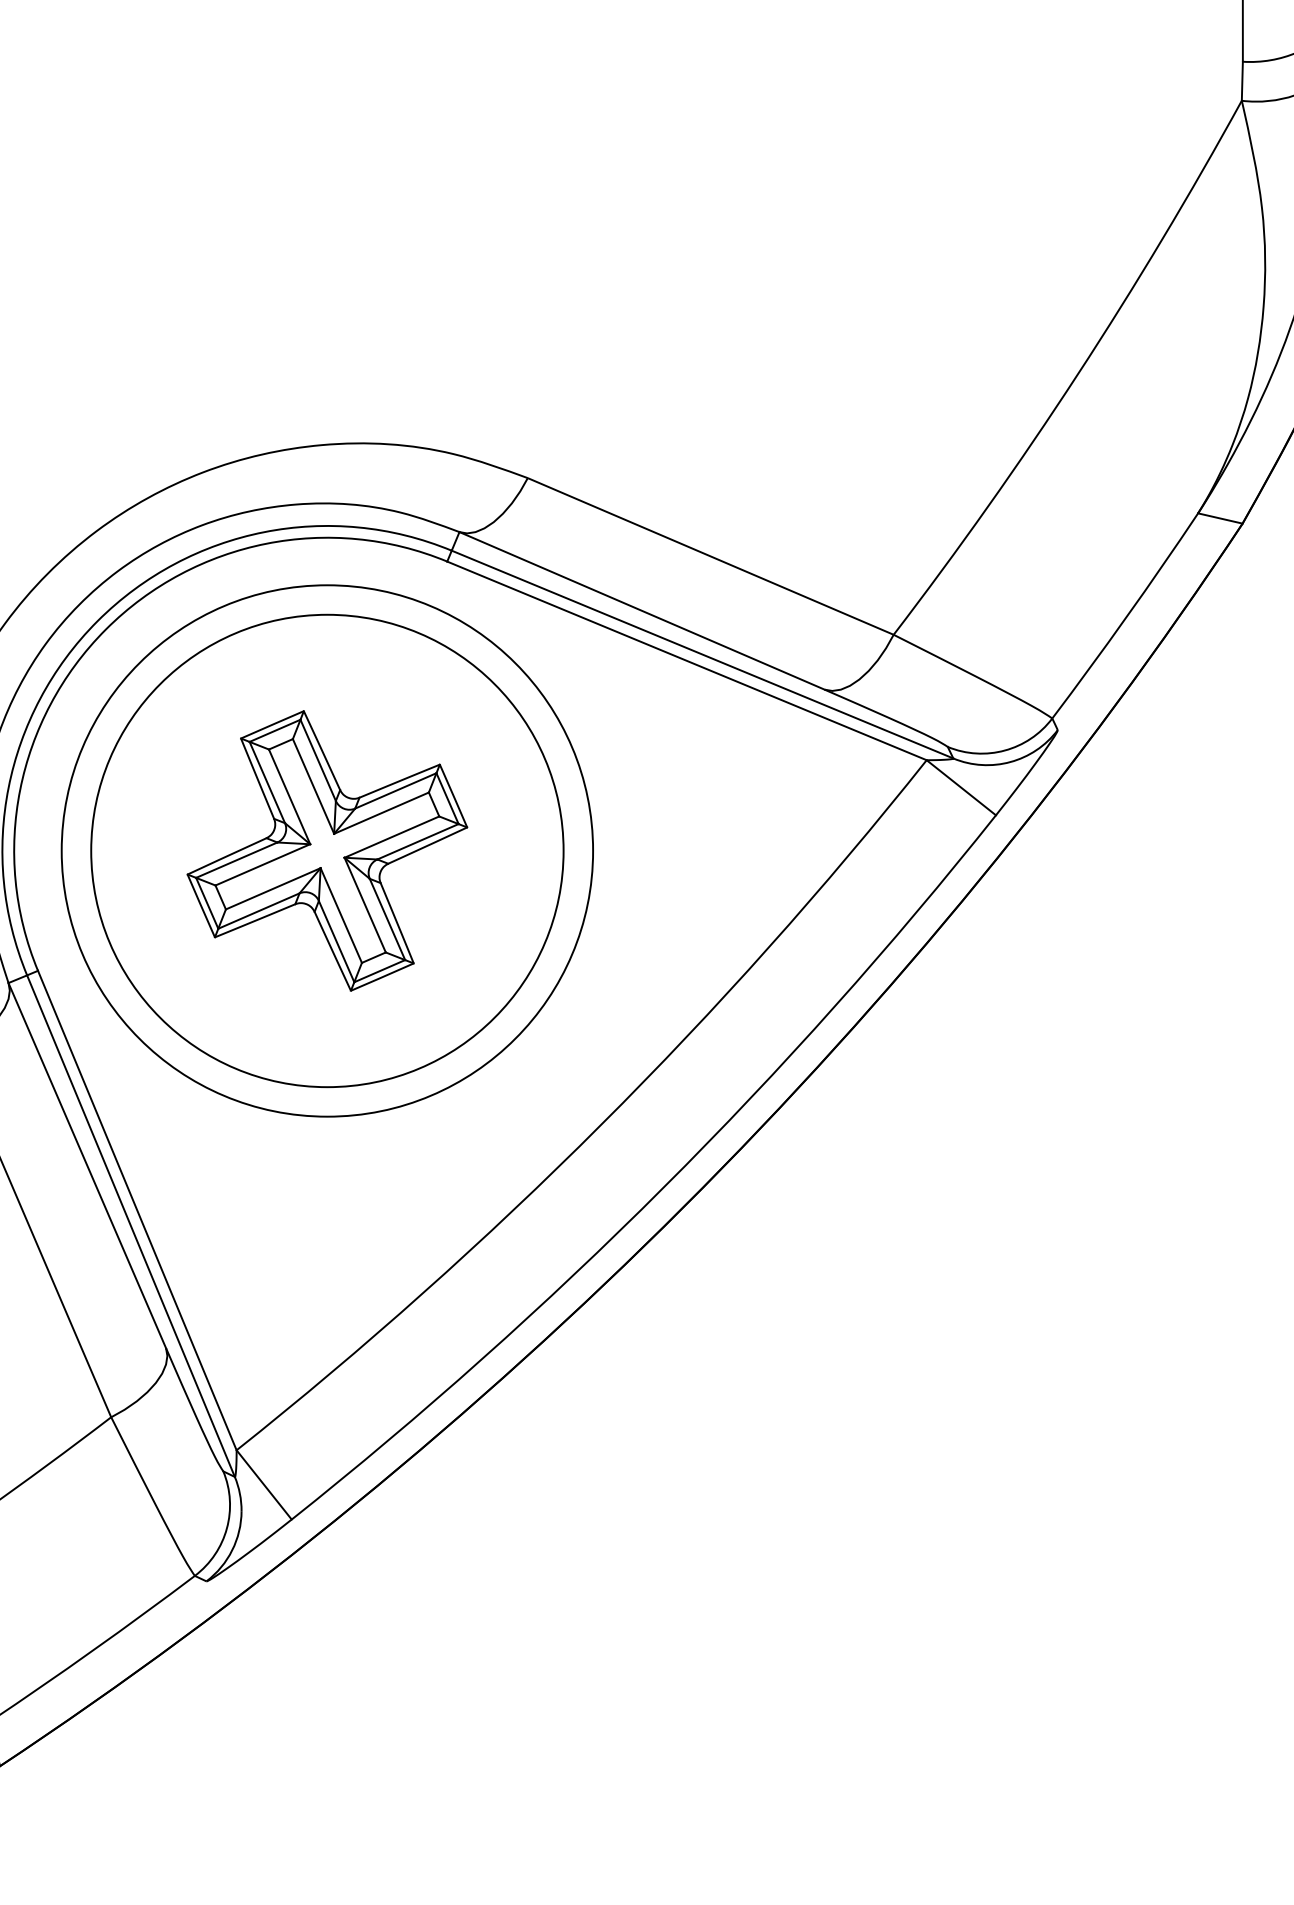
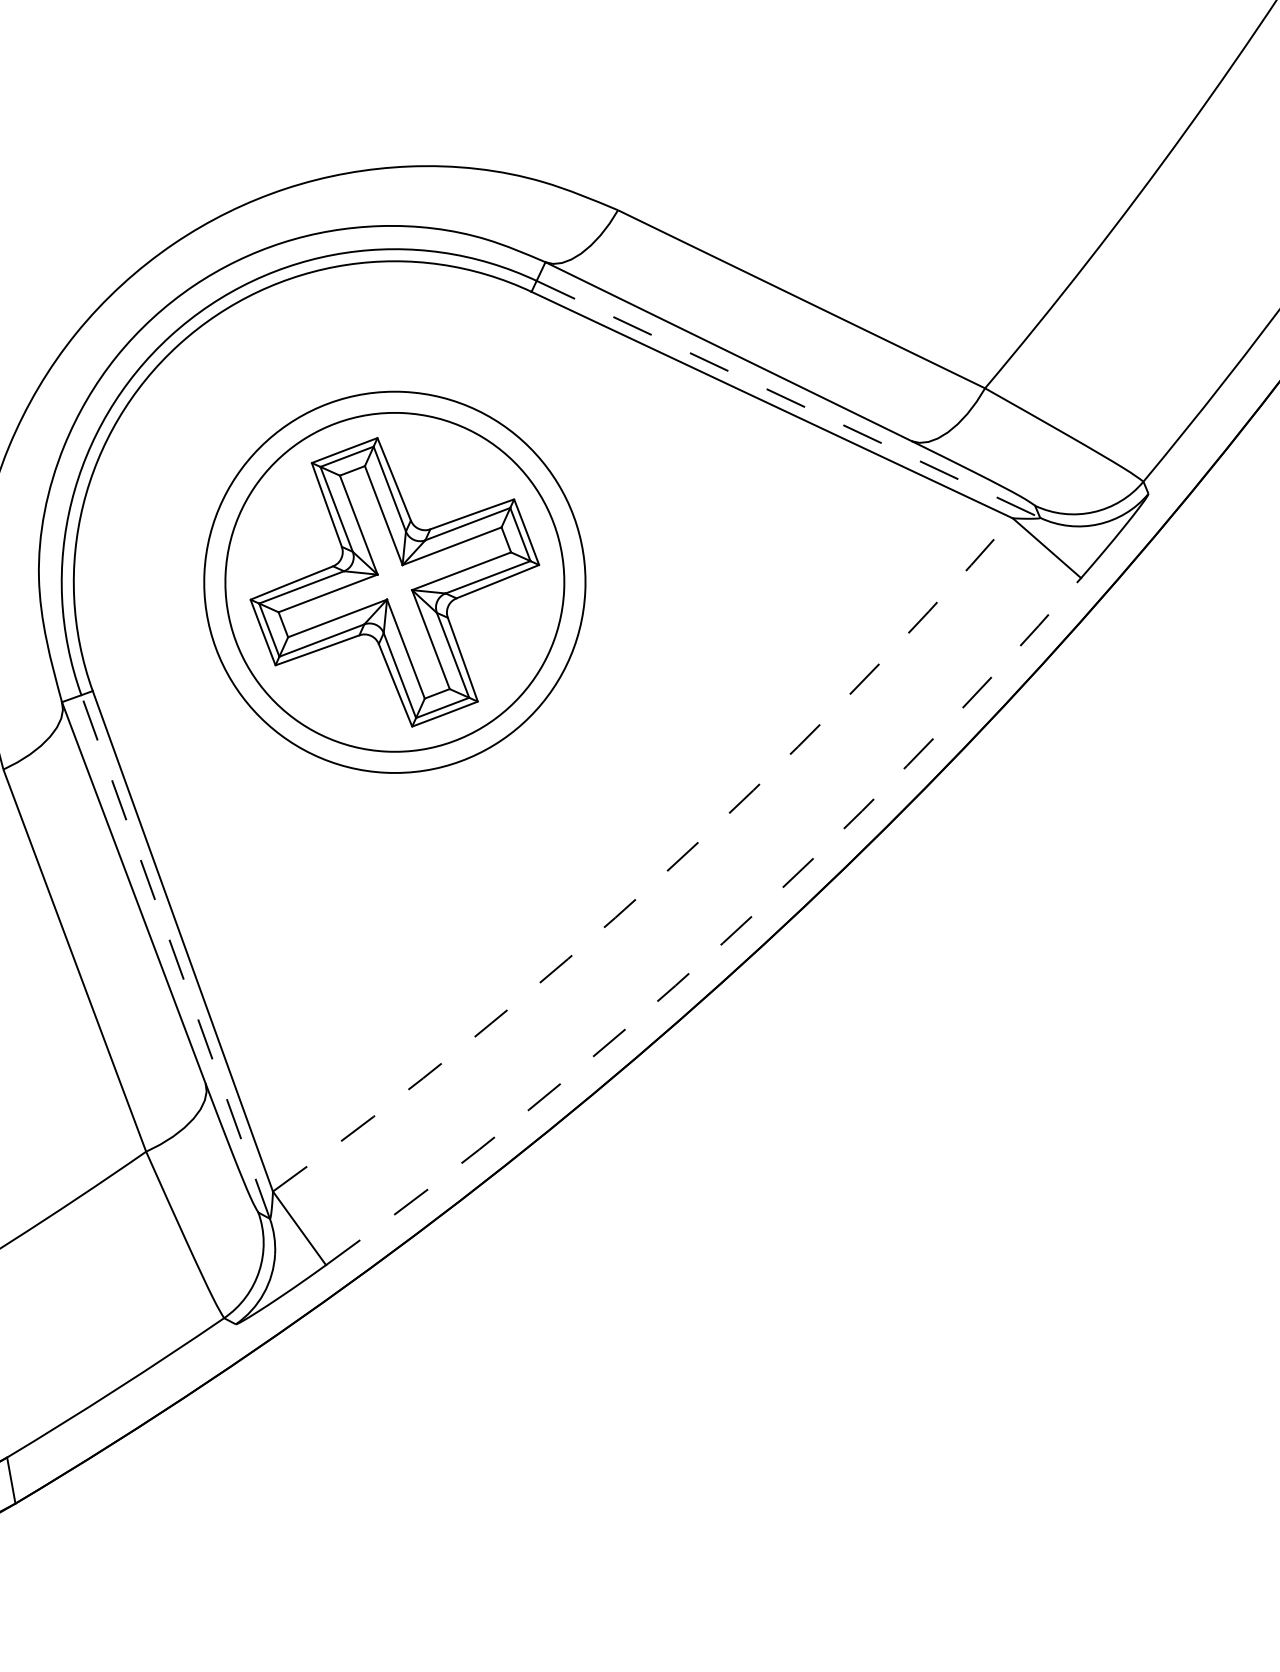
line: (703, 654) -> (789, 399), solid -> dashed
circle: (327, 850) -> (394, 581), size x0.7
circle: (327, 850) -> (394, 581), size x0.7
arc: (601, 1124) -> (662, 875), solid -> dashed
arc: (663, 1187) -> (722, 943), solid -> dashed
line: (130, 1225) -> (175, 956), solid -> dashed

